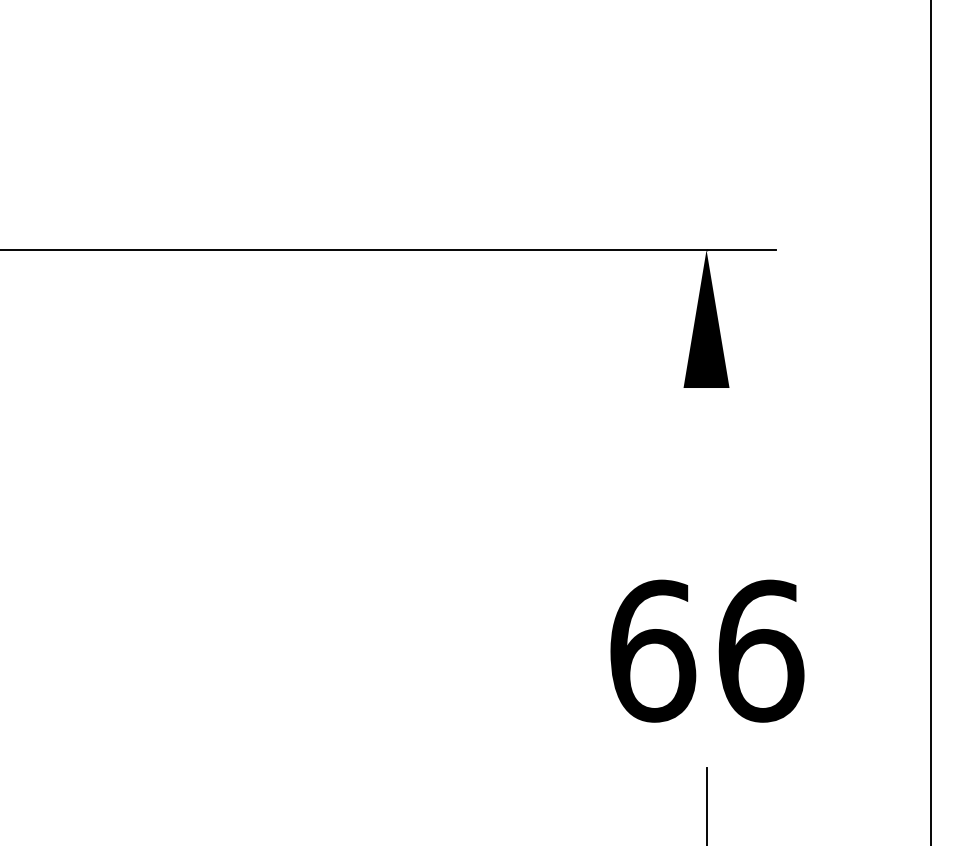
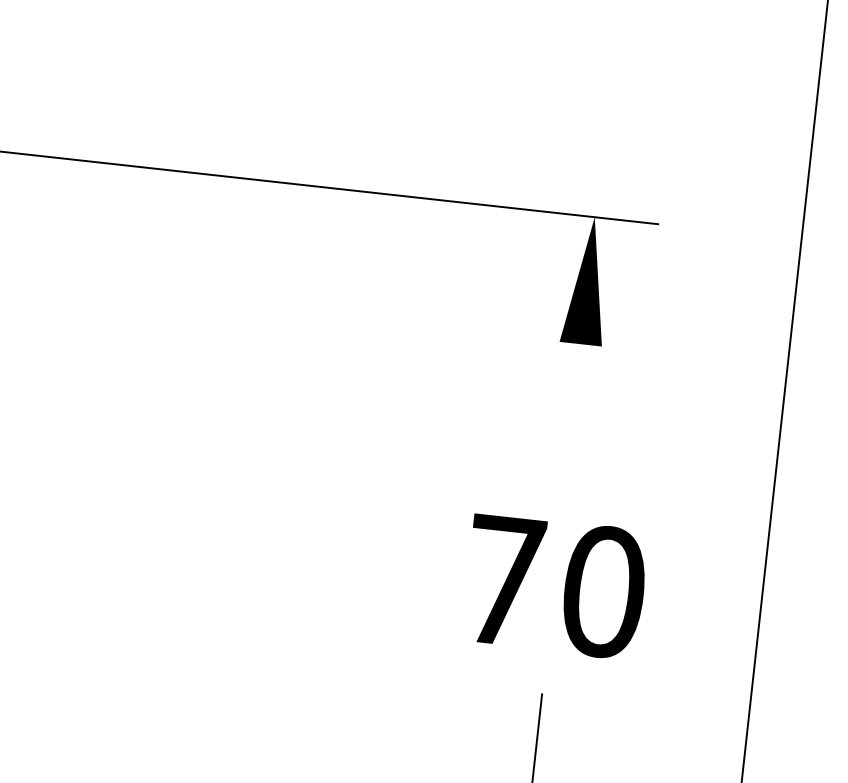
text: (707, 650) -> (554, 585), 66 -> 70

